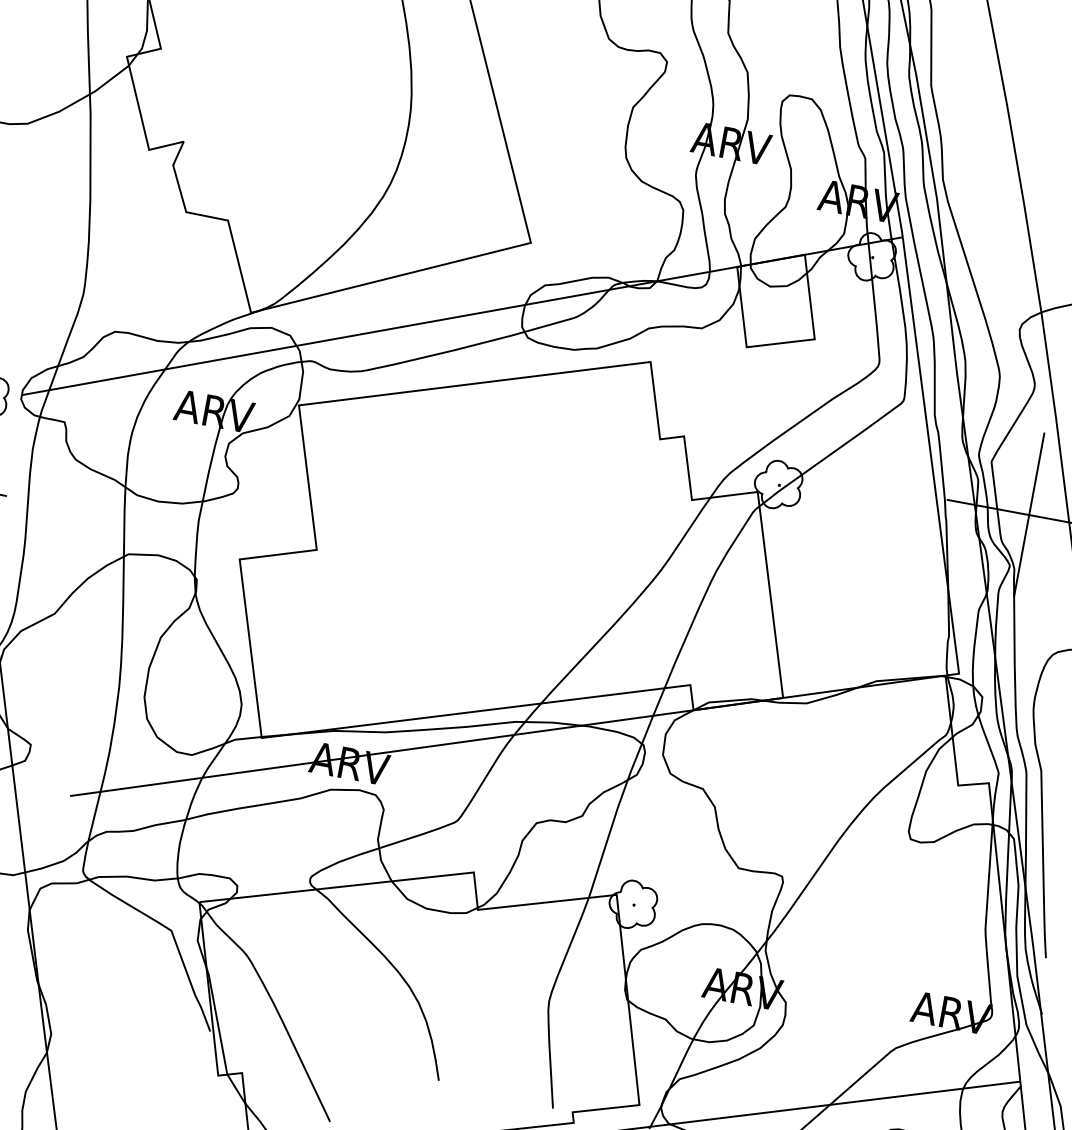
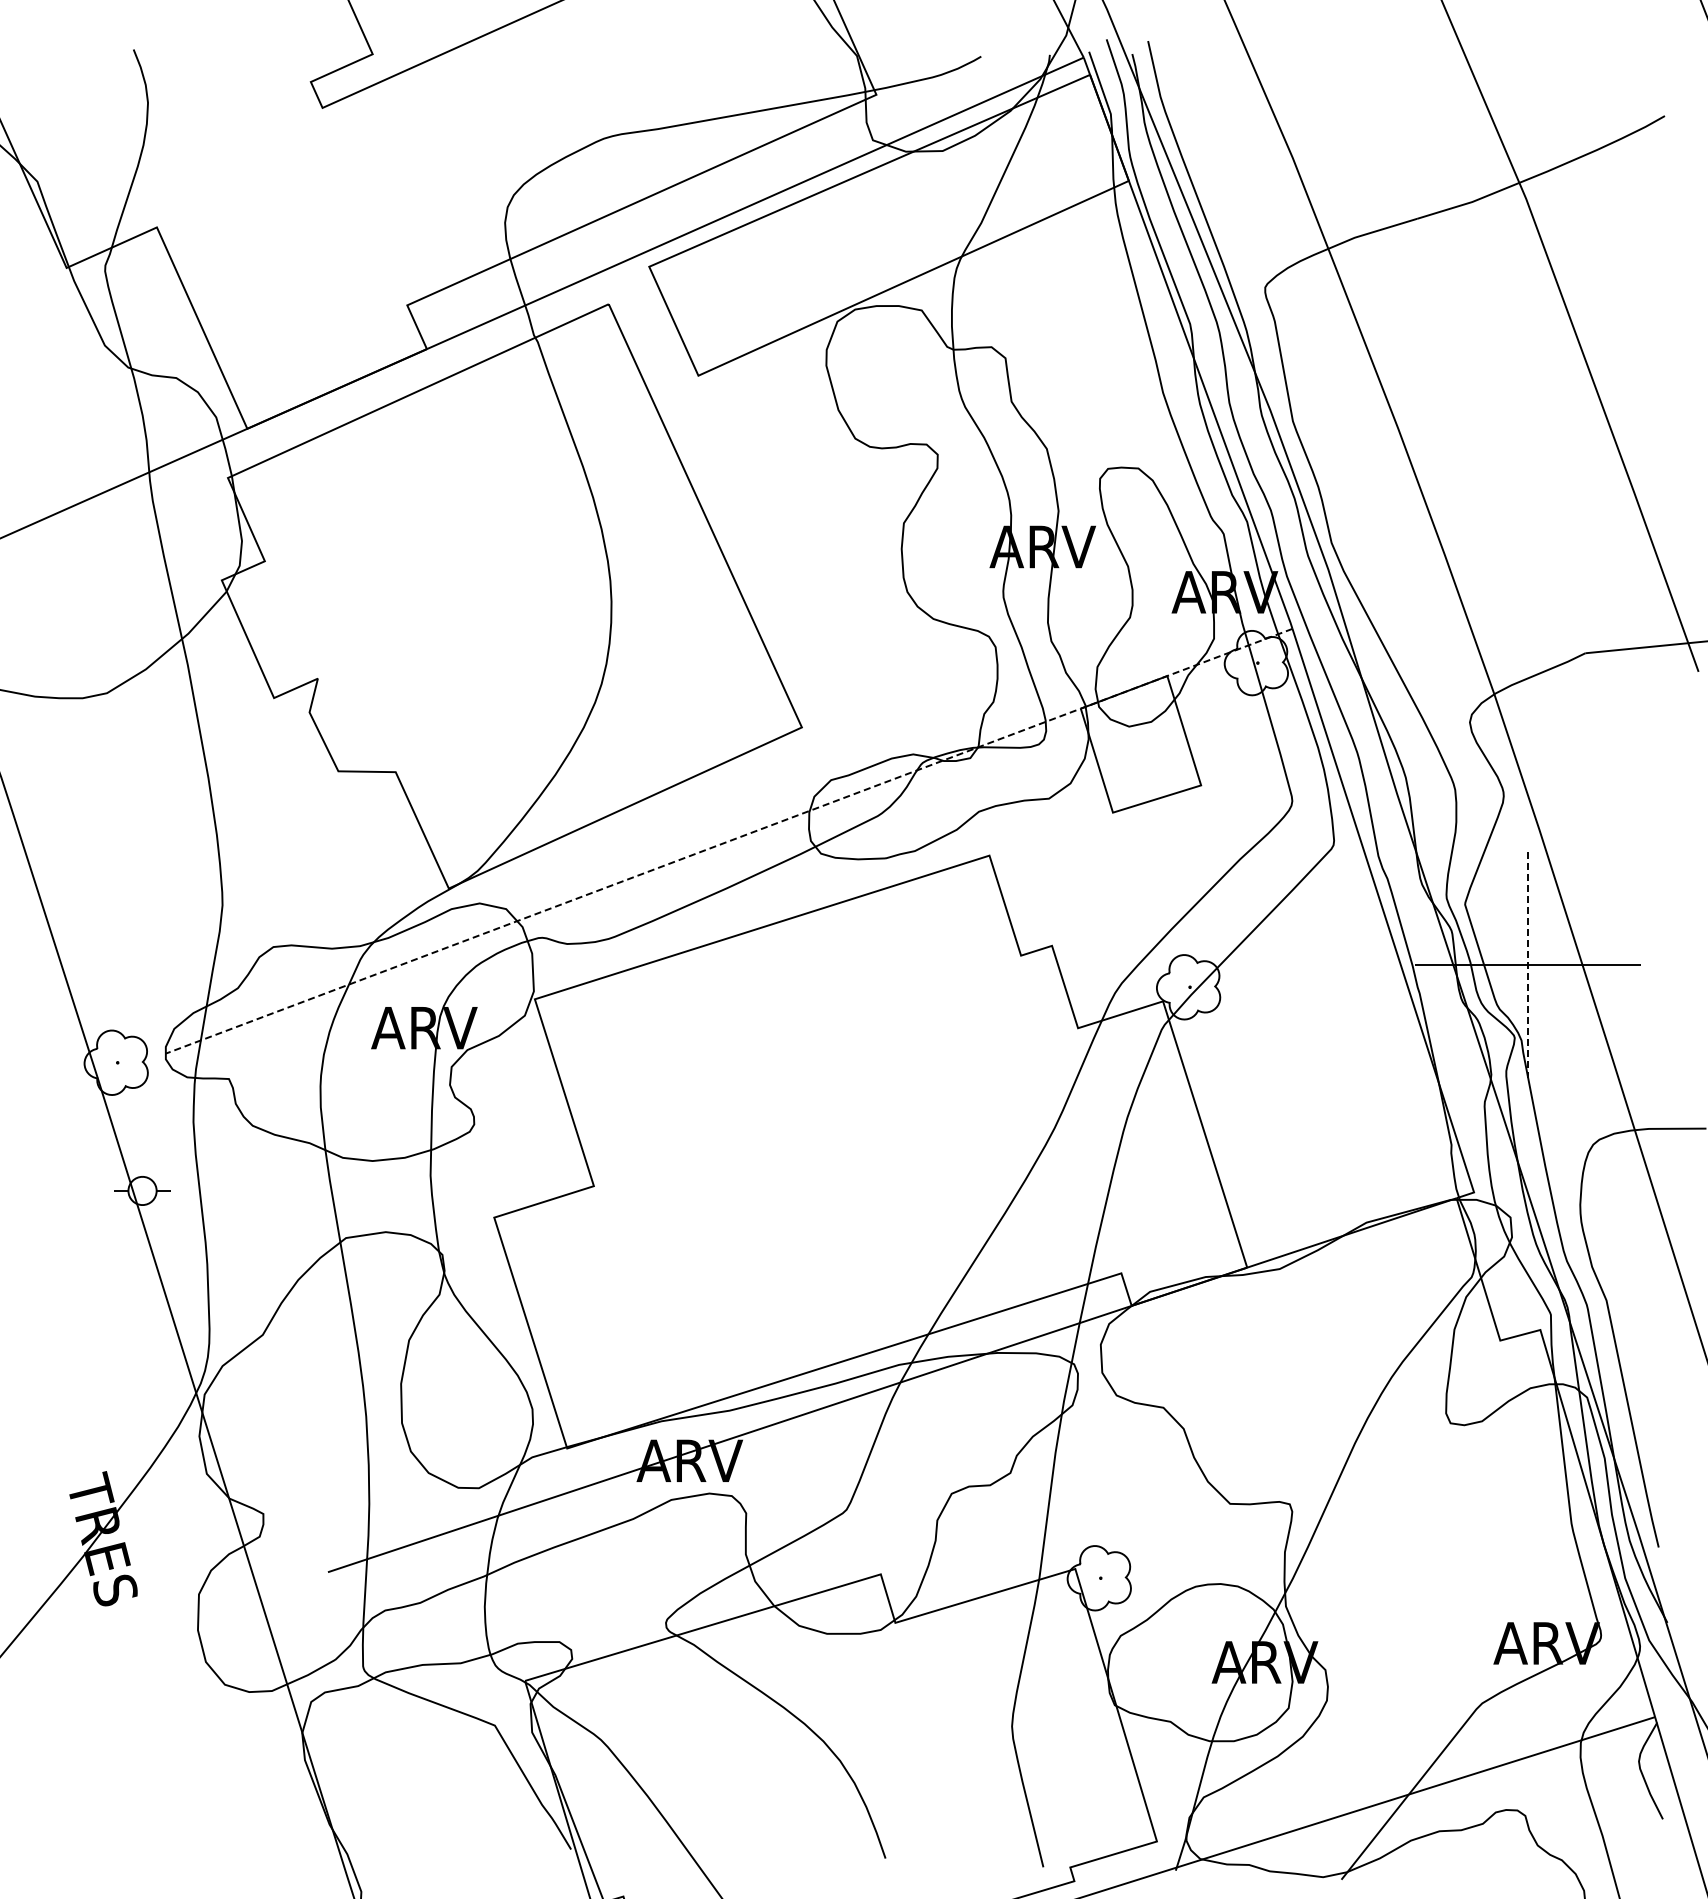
line: (463, 315) -> (730, 840), solid -> dashed
line: (1028, 515) -> (1527, 965), solid -> dashed

